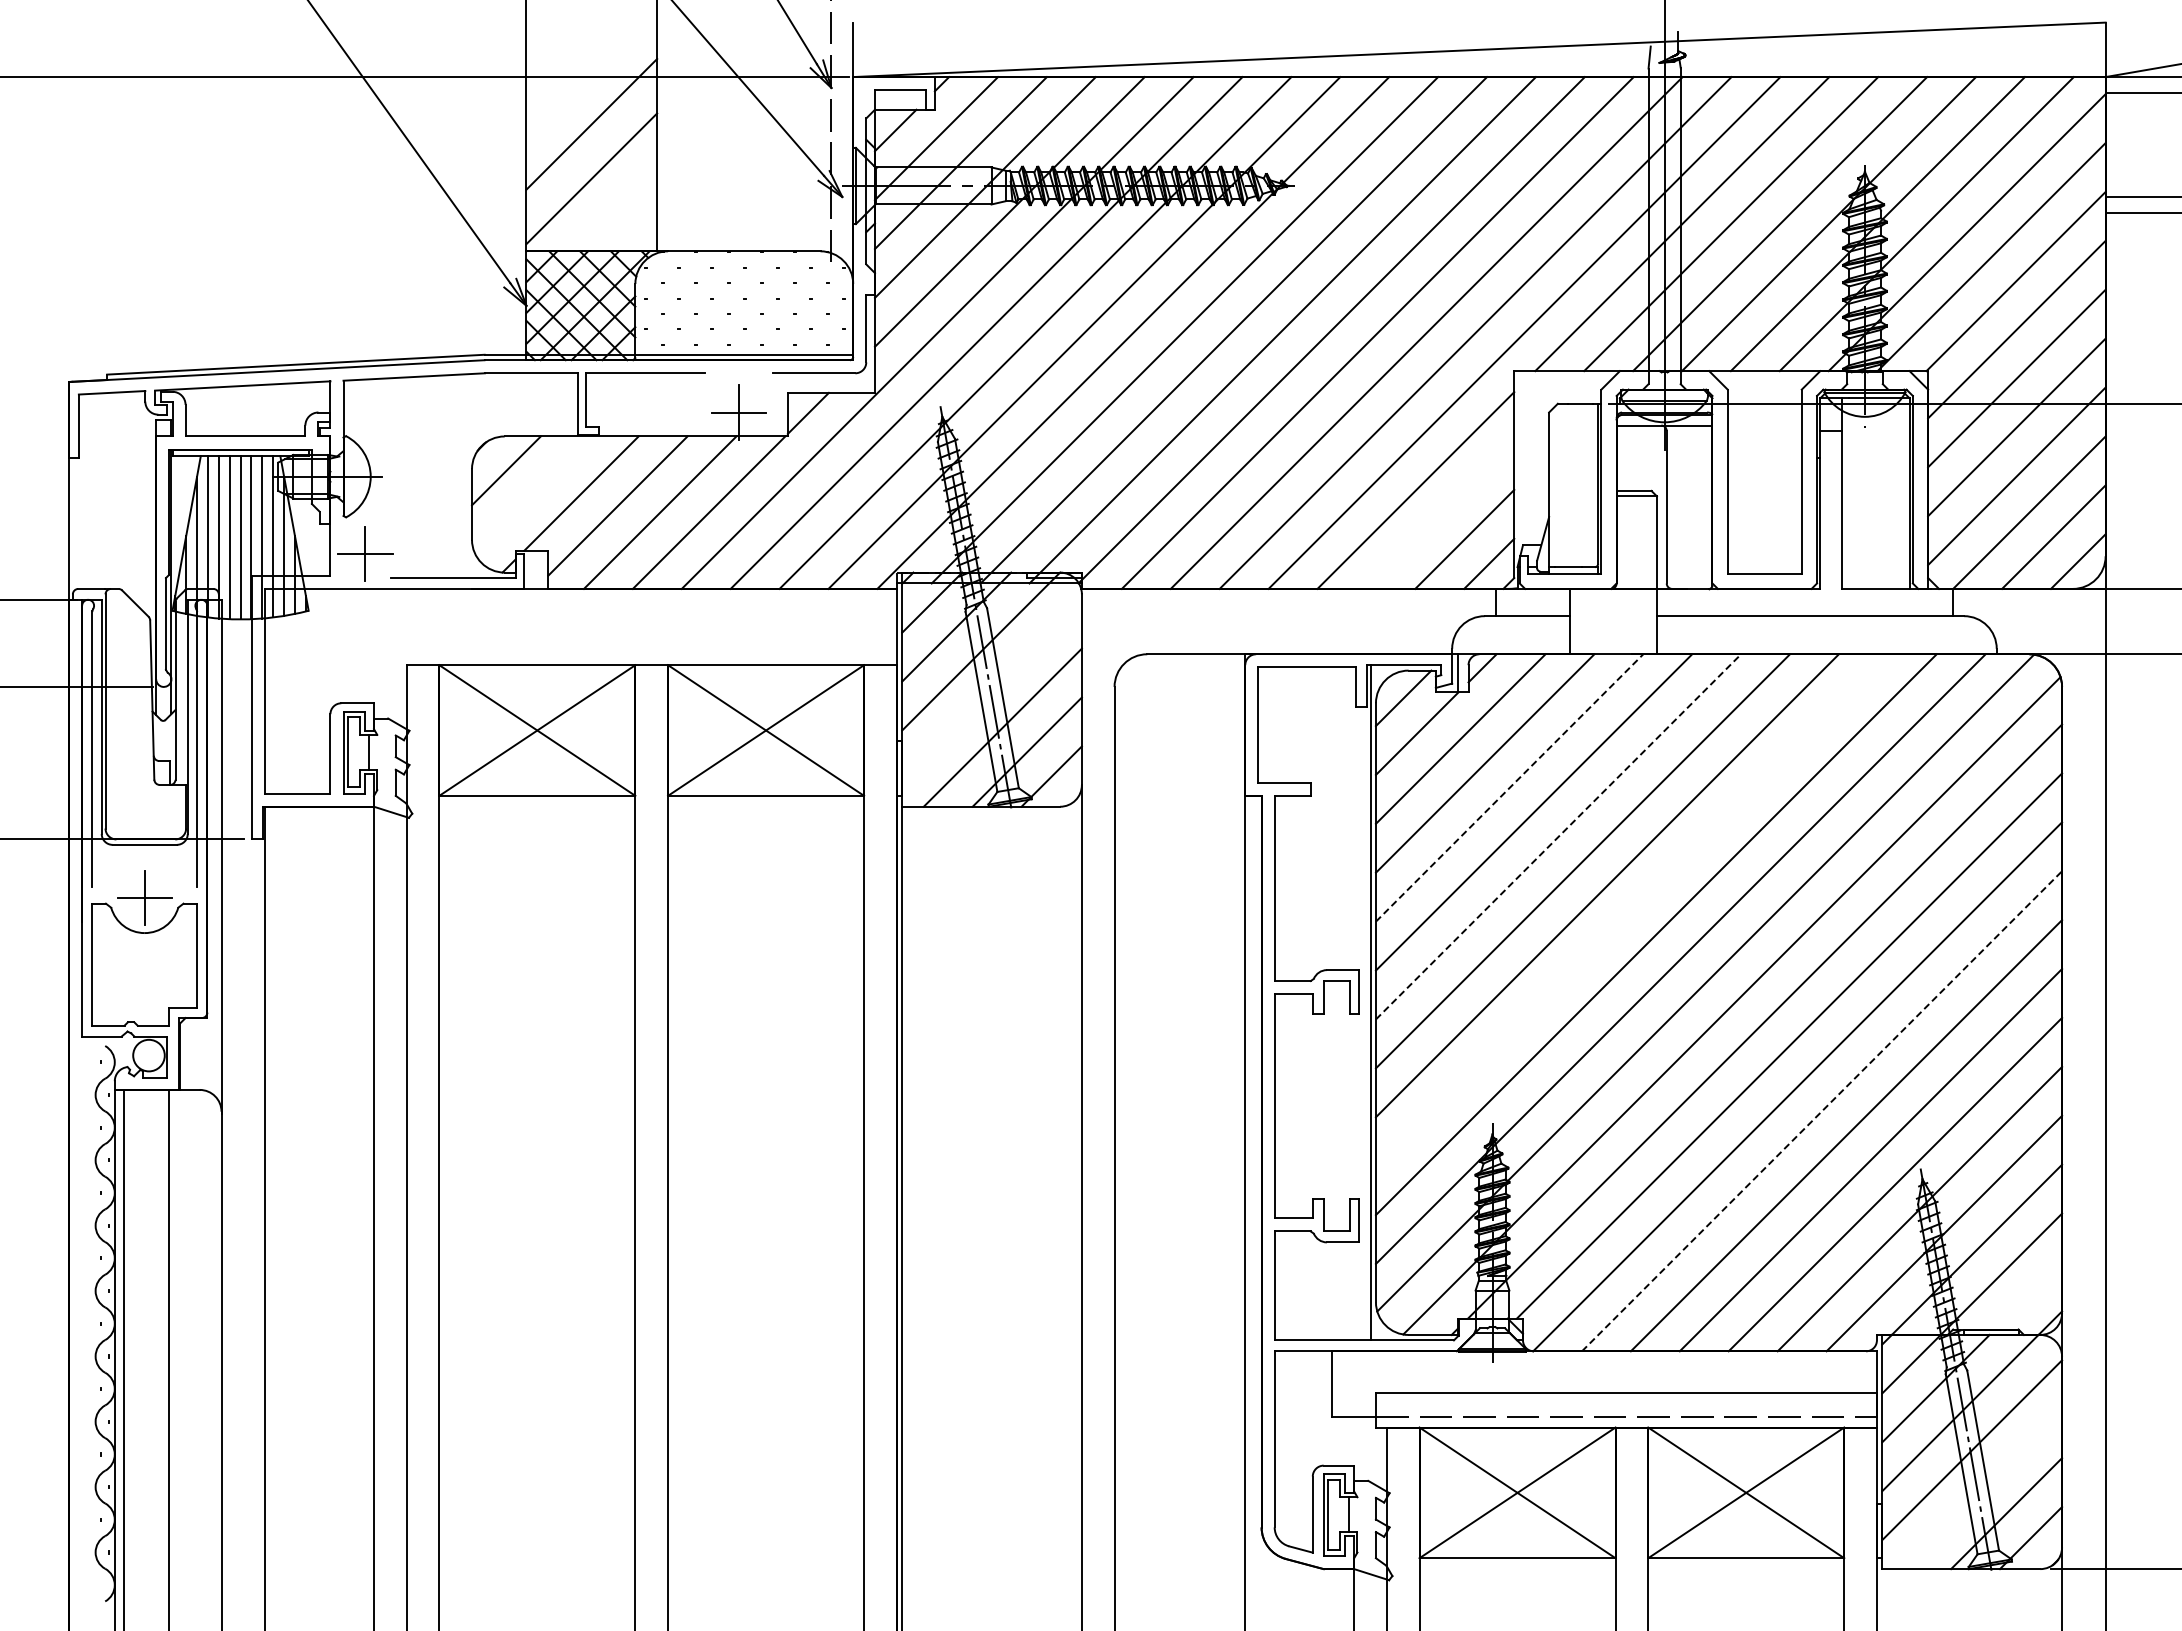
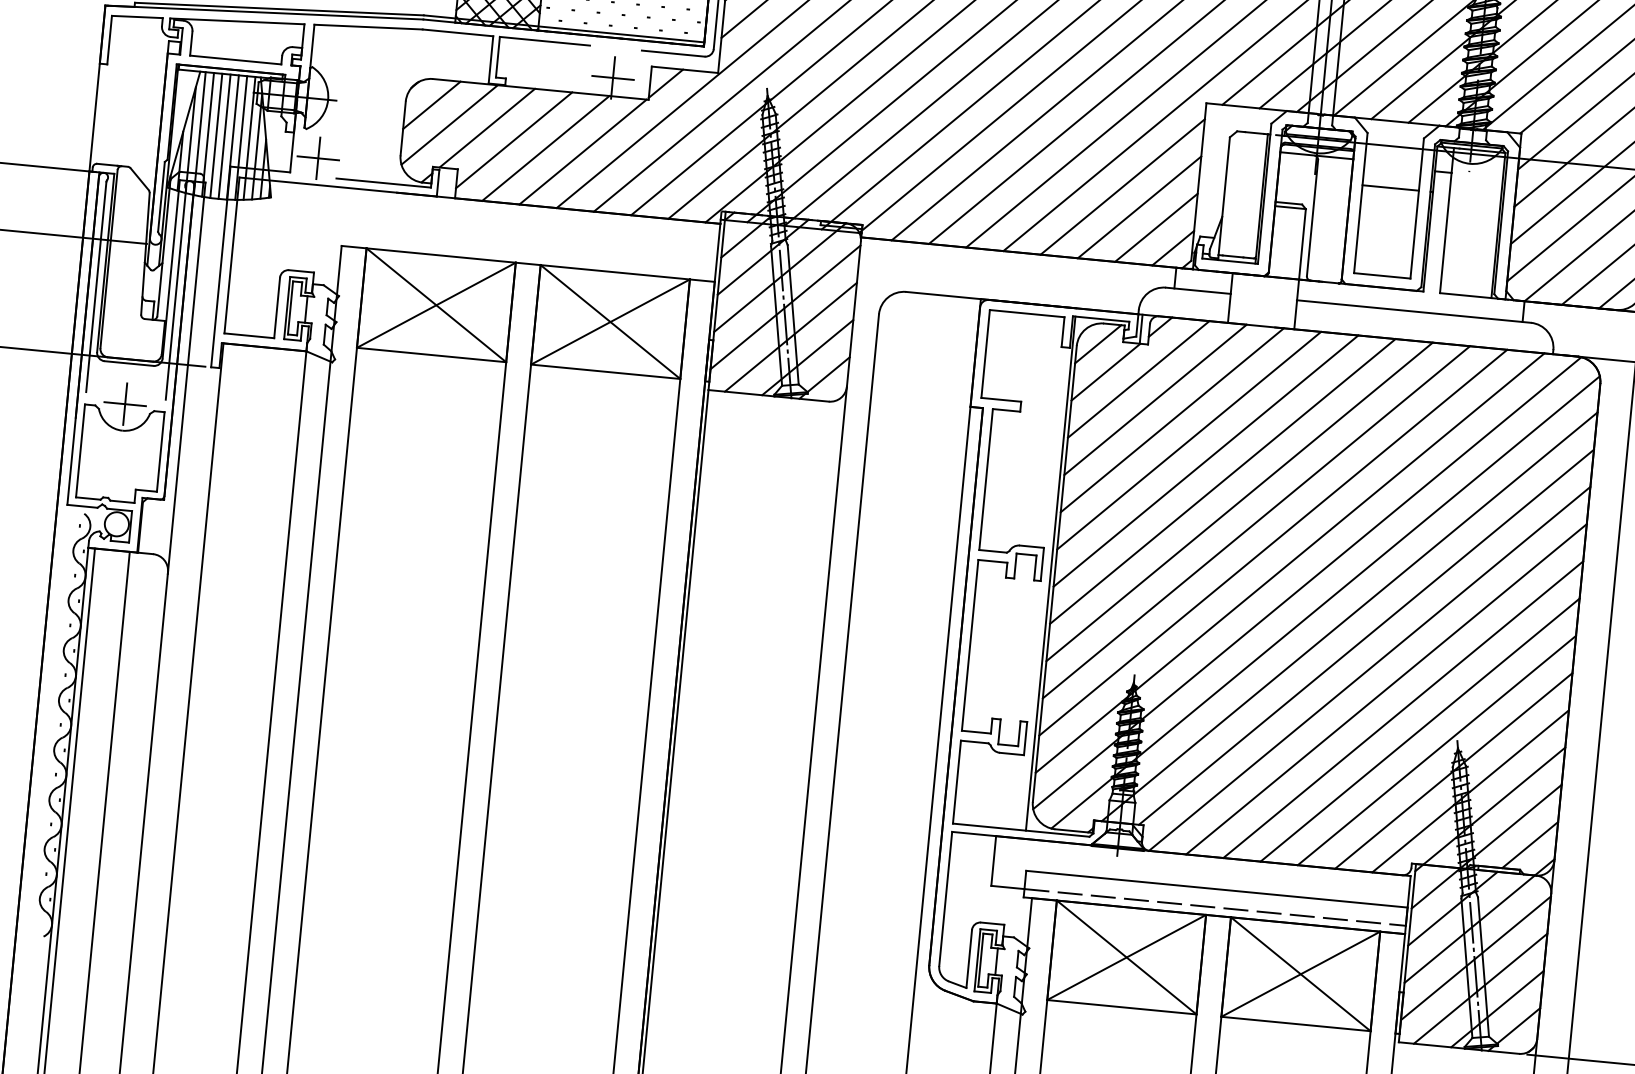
line: (1764, 458) -> (1390, 188), added
line: (531, 493) -> (449, 124), added
line: (1440, 514) -> (1139, 207), added
line: (991, 689) -> (785, 307), added
line: (1510, 787) -> (1173, 419), dashed -> solid
line: (1558, 836) -> (1205, 460), dashed -> solid
line: (1631, 910) -> (1256, 522), added
line: (1822, 1110) -> (1386, 688), dashed -> solid
line: (2028, 1295) -> (1530, 844), added
line: (1982, 1489) -> (1480, 989), added

